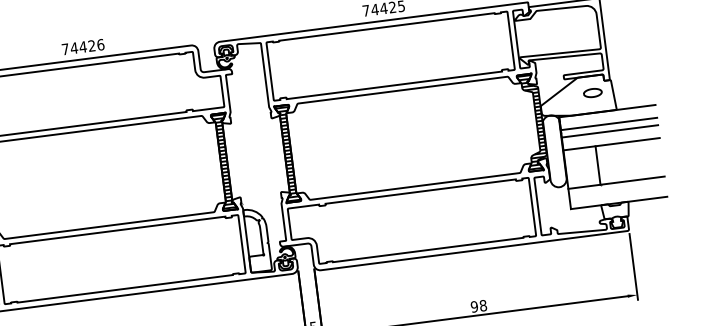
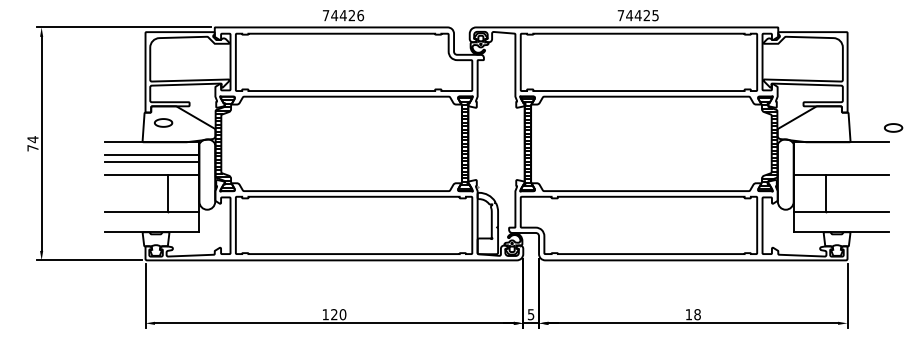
part: (592, 92) -> (893, 127), moved
line: (609, 123) -> (841, 154), removed
line: (610, 131) -> (841, 162), removed
text: (474, 306) -> (688, 314), 98 -> 18

